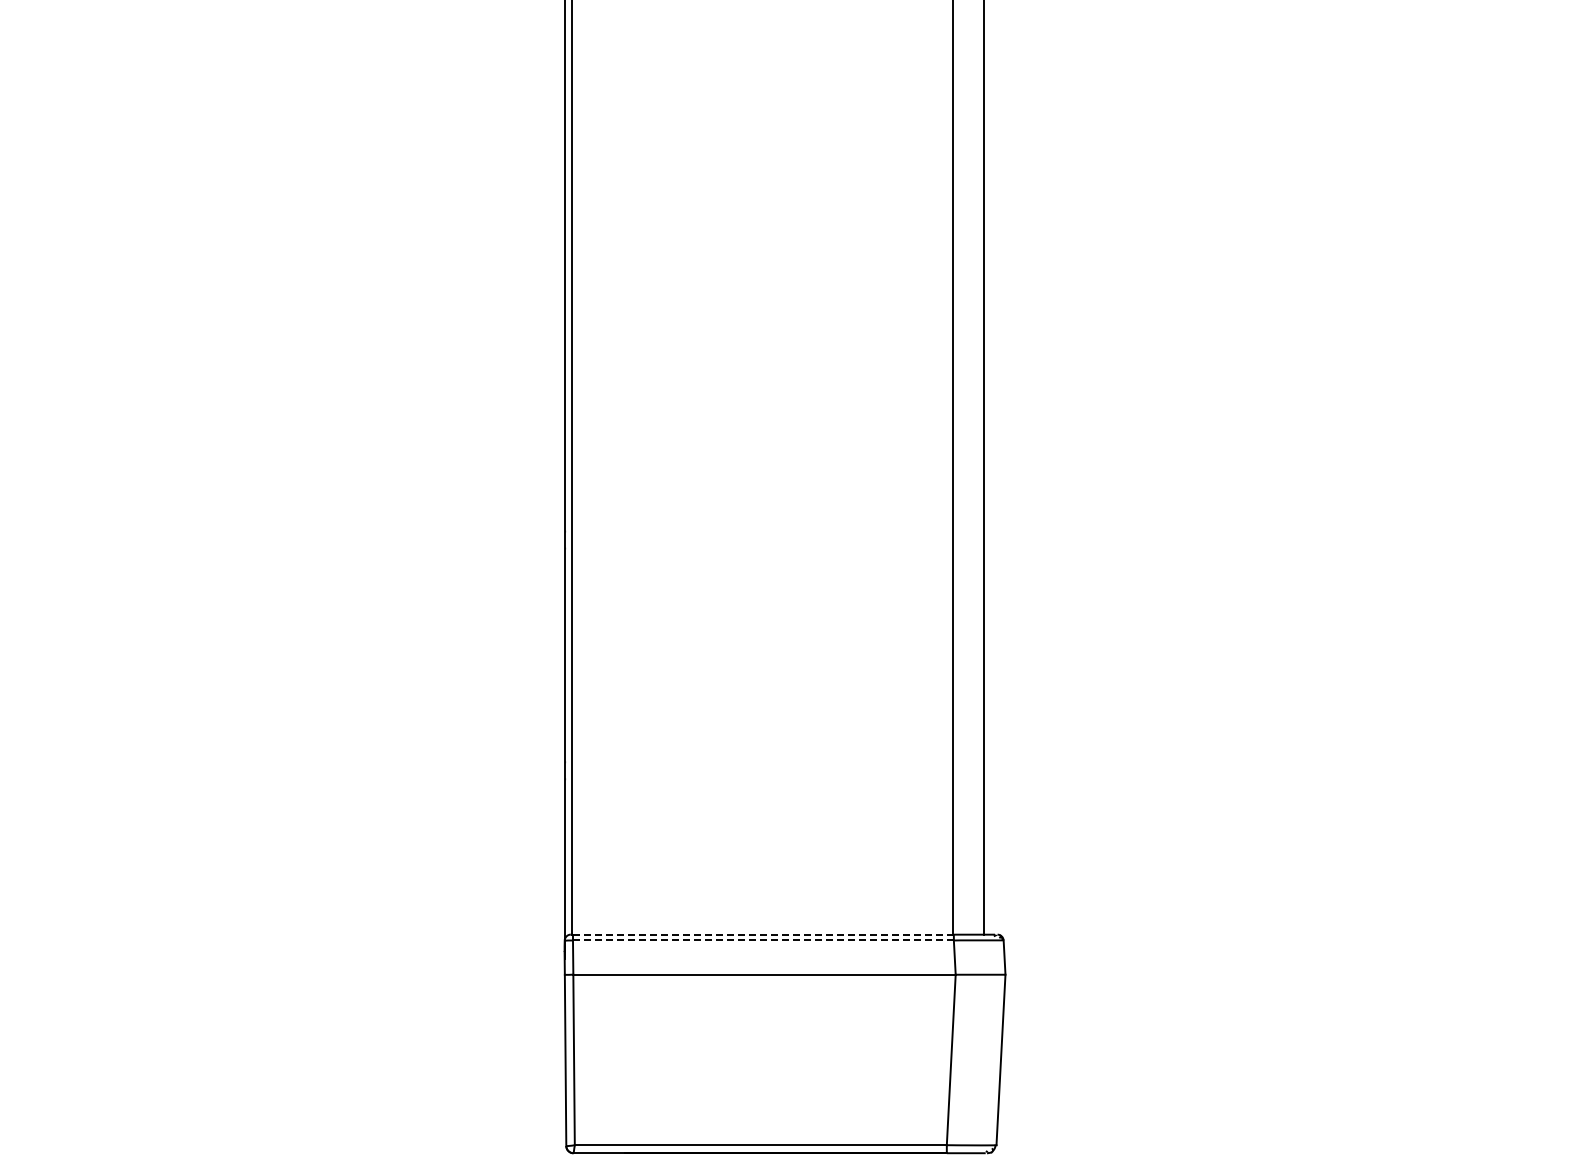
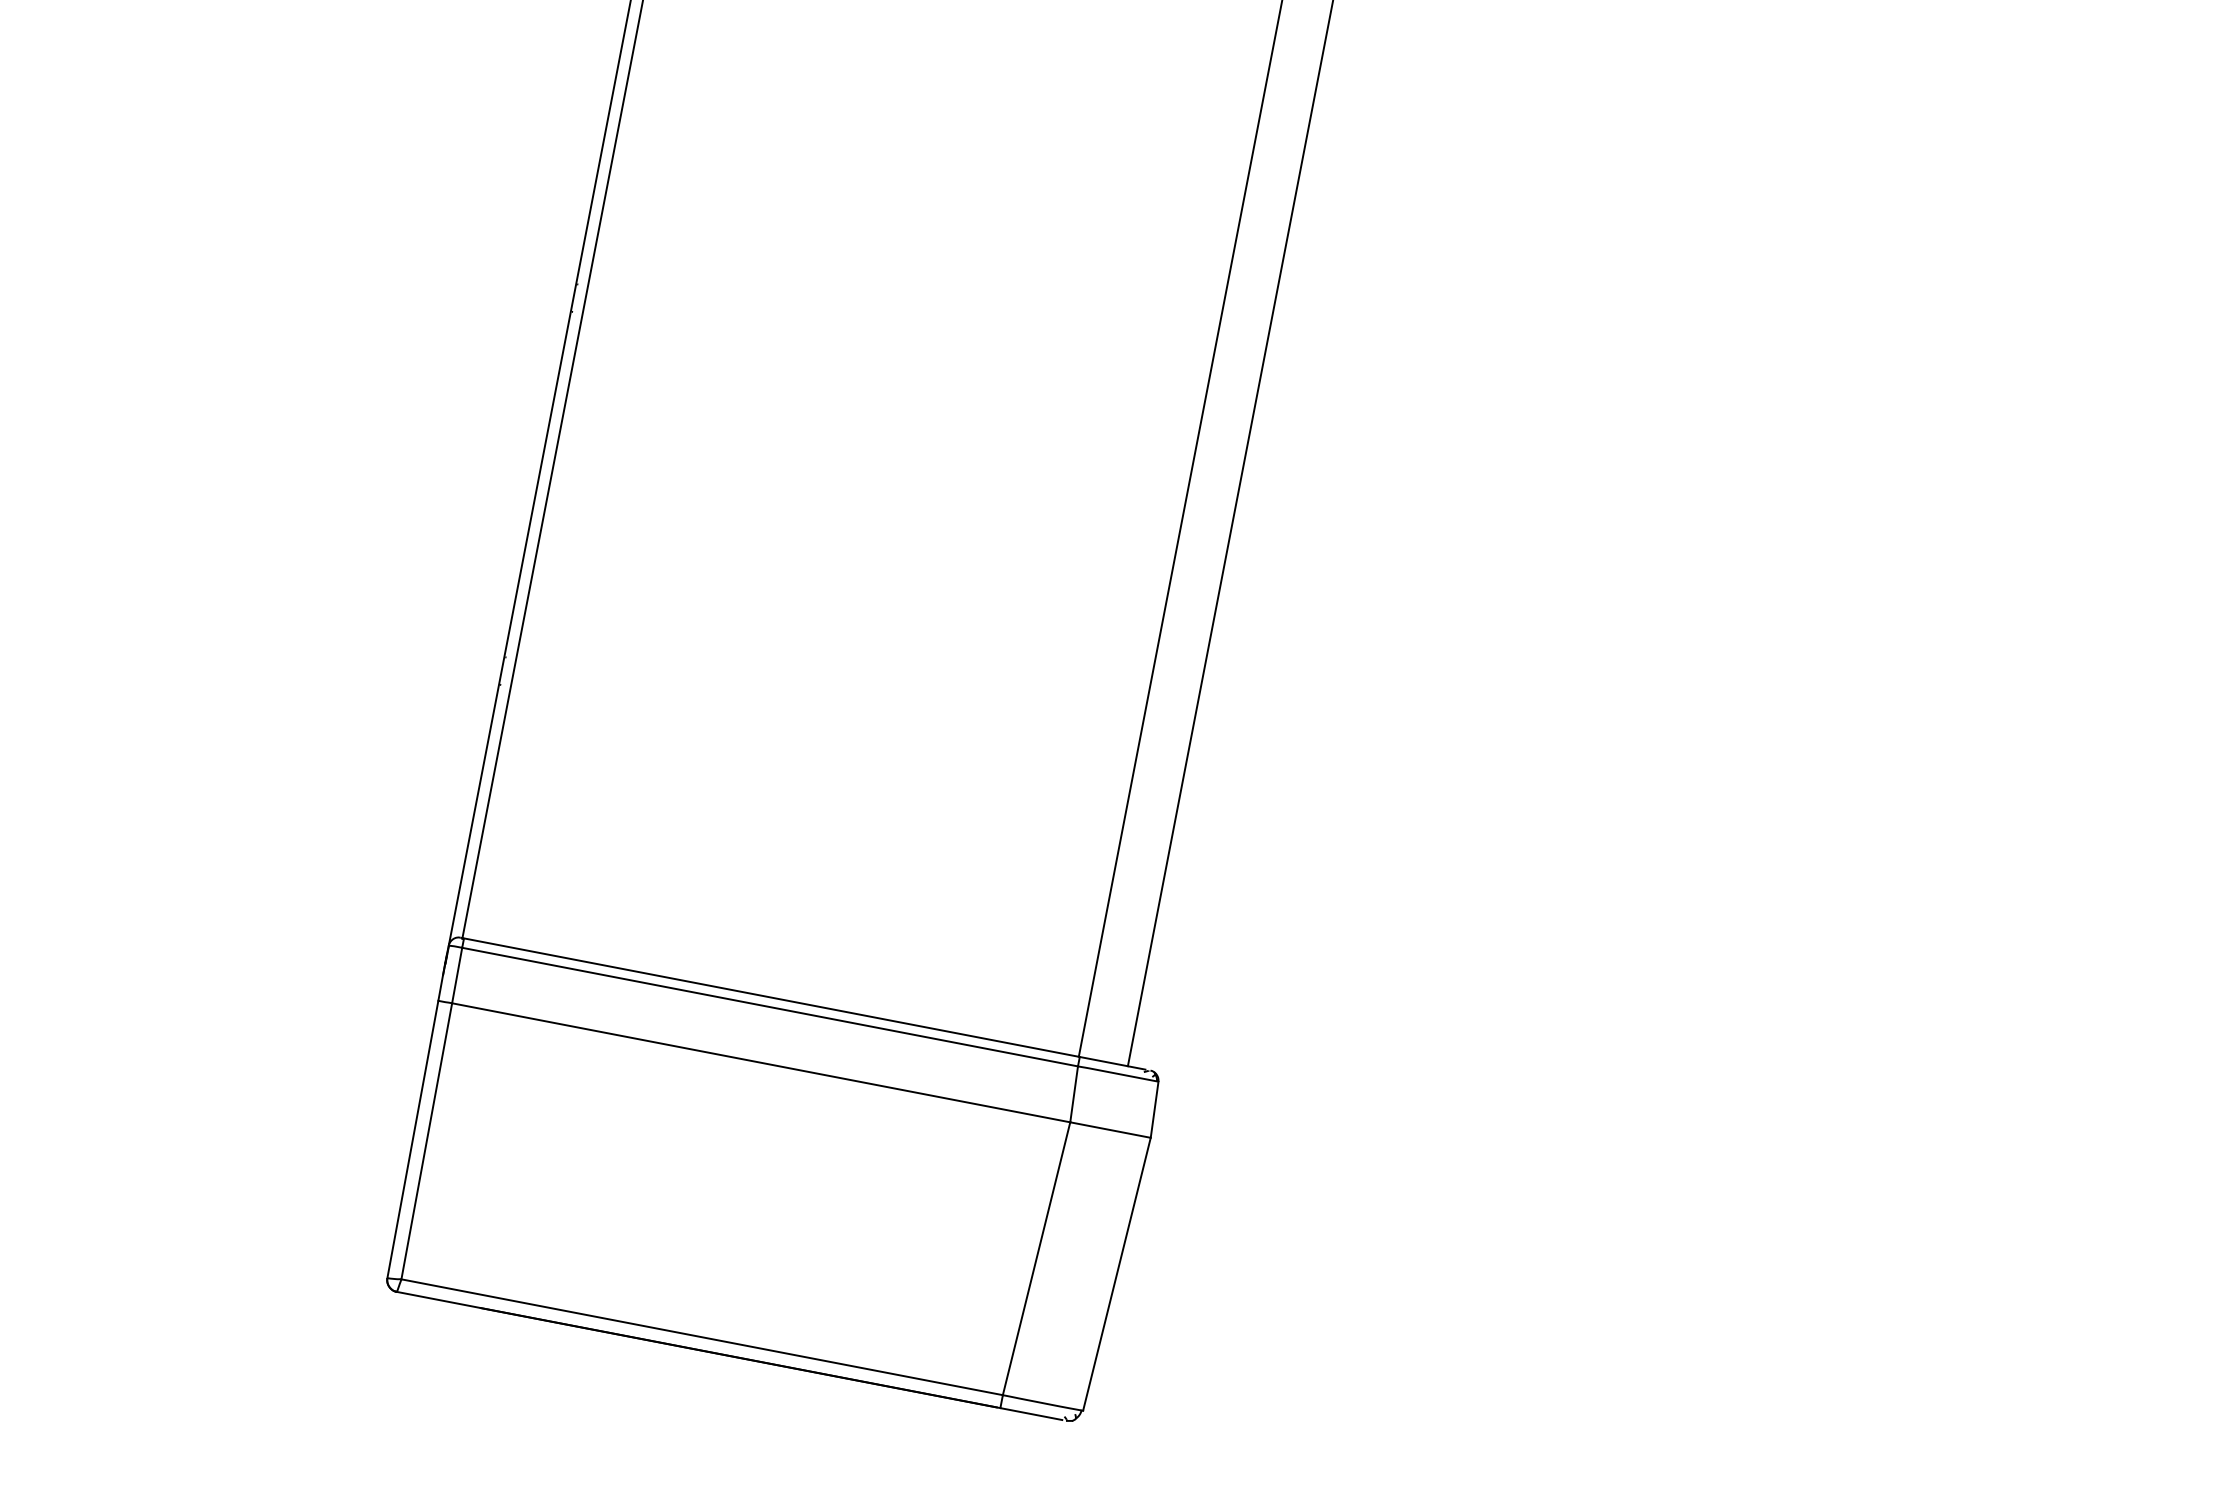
line: (762, 934) -> (770, 997), dashed -> solid
line: (763, 940) -> (770, 1007), dashed -> solid

